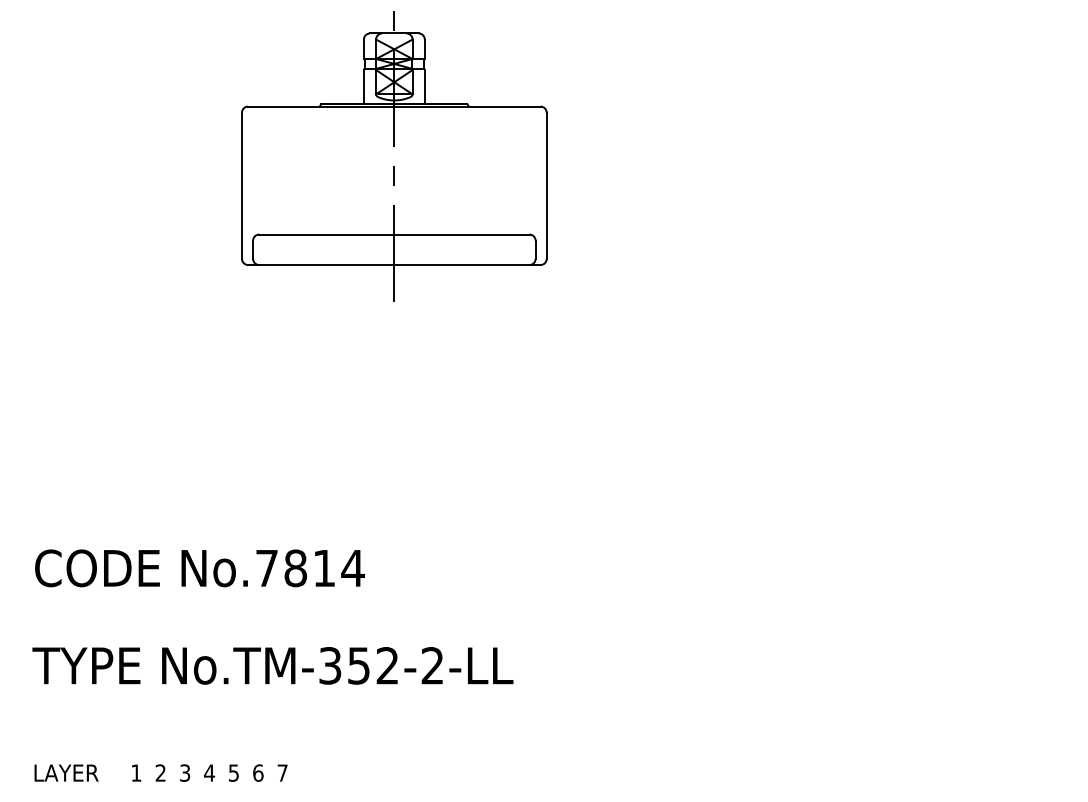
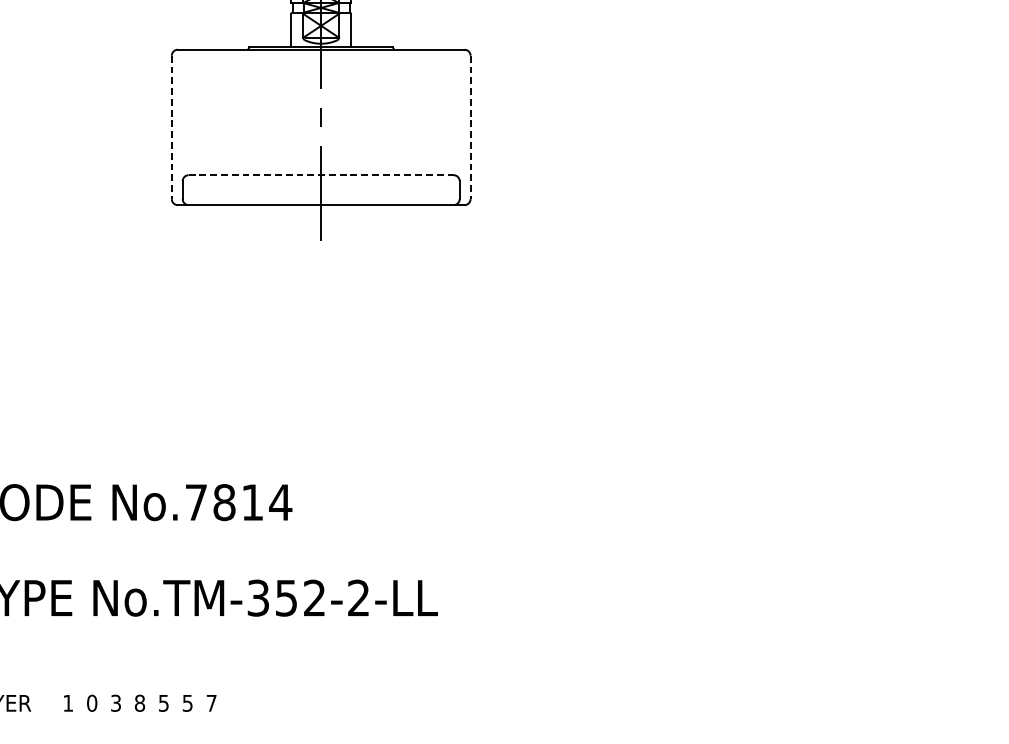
line: (242, 186) -> (172, 128), solid -> dashed
line: (546, 186) -> (470, 128), solid -> dashed
line: (394, 234) -> (321, 175), solid -> dashed
text: (160, 772) -> (91, 702), 2 -> 0
text: (209, 772) -> (139, 702), 4 -> 8
text: (258, 772) -> (187, 702), 6 -> 5

